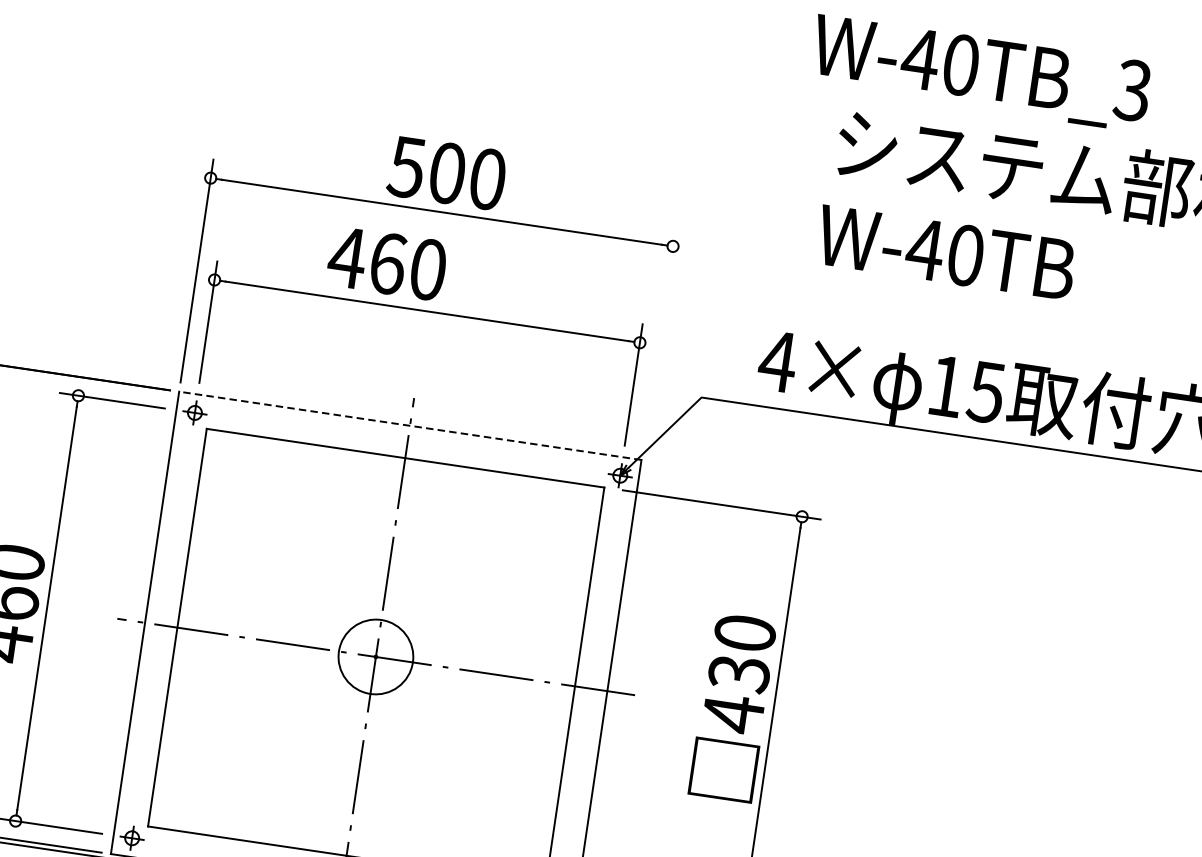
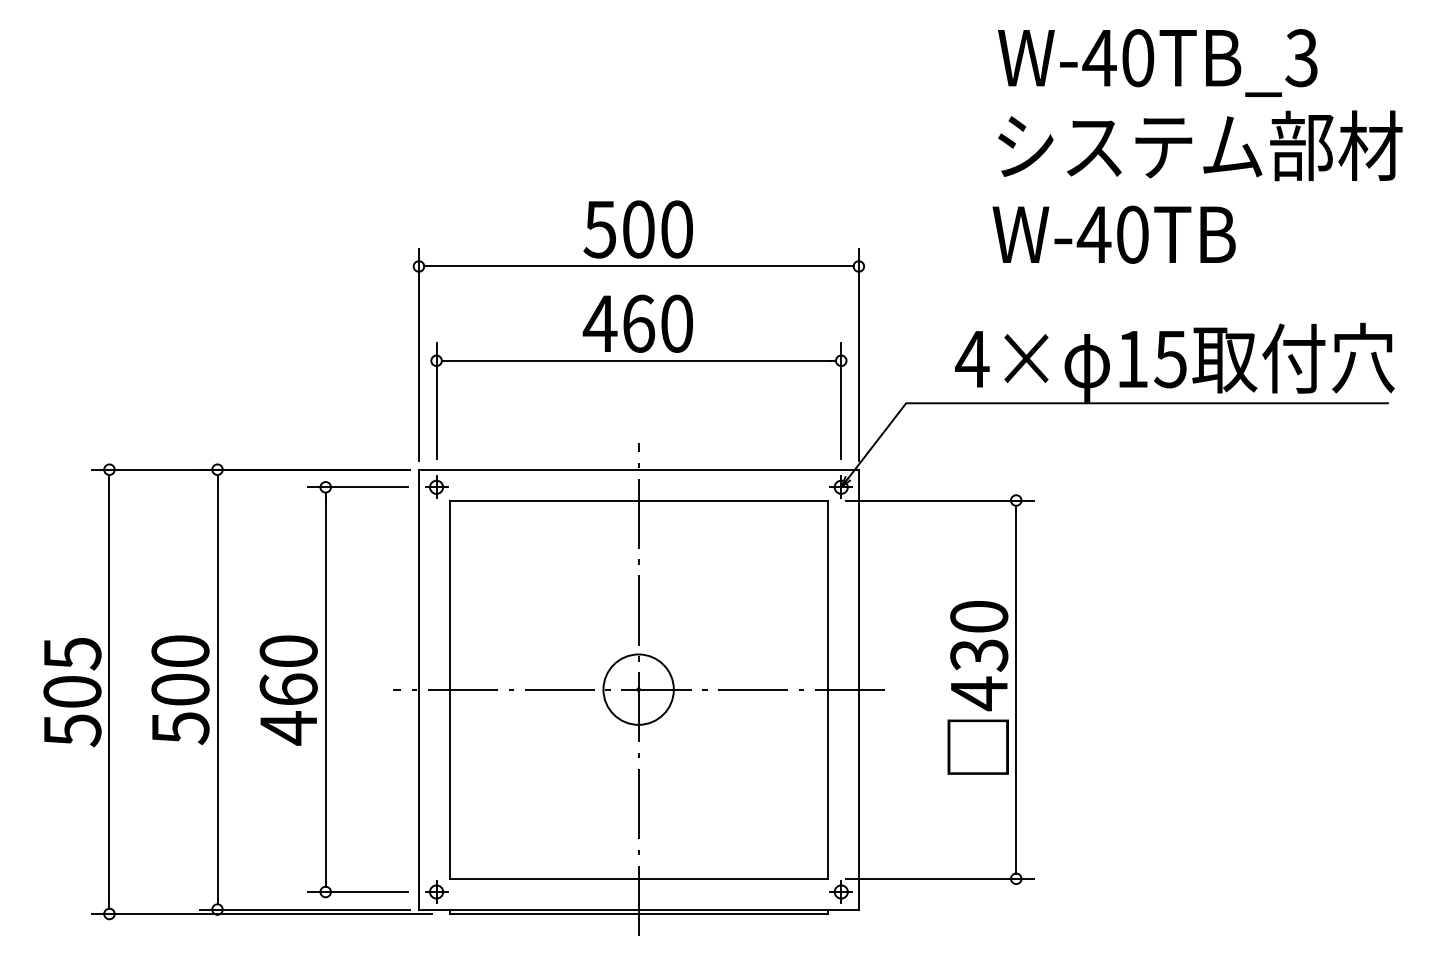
text: (980, 72) -> (1157, 62), moved
text: (386, 263) -> (637, 323), moved
line: (659, 338) -> (858, 354), added
line: (409, 425) -> (638, 469), dashed -> solid

